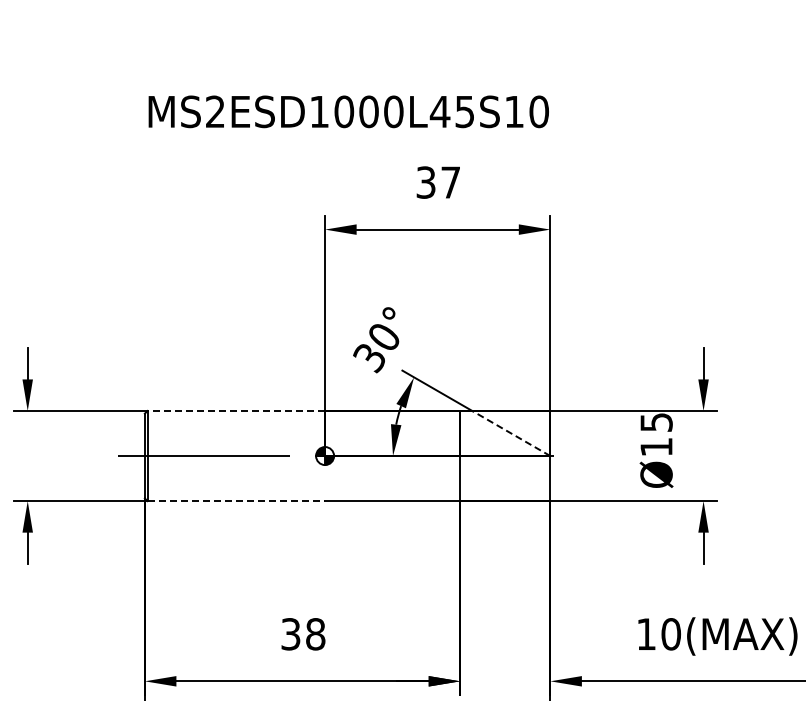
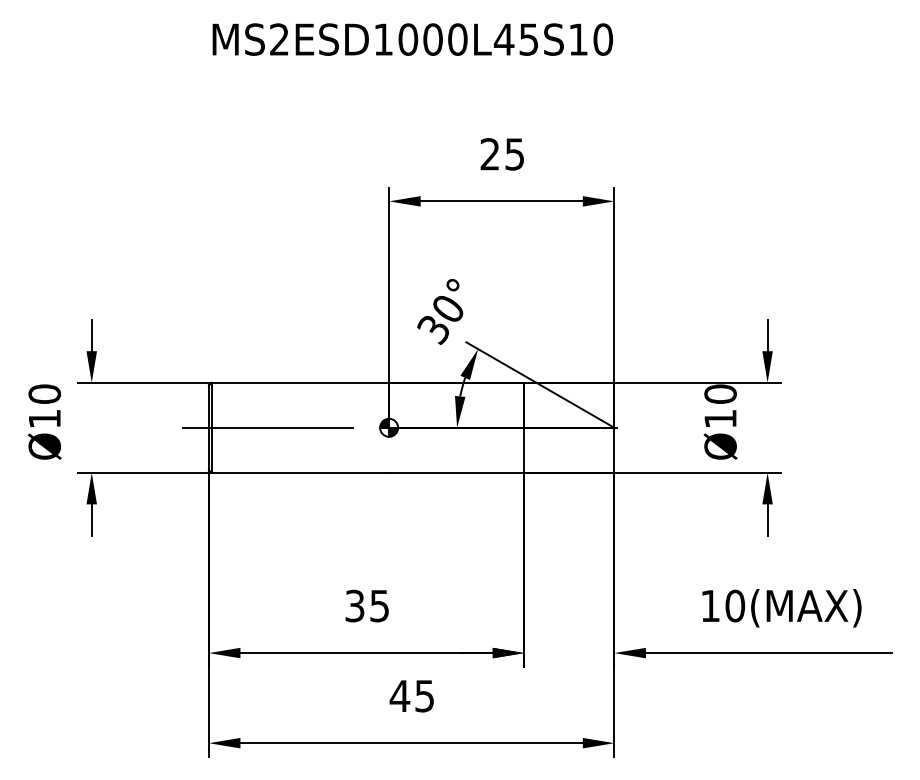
text: (348, 111) -> (412, 39), moved
text: (437, 182) -> (501, 154), 37 -> 25
line: (236, 410) -> (300, 382), dashed -> solid
text: (656, 421) -> (720, 393), Ø15 -> Ø10
line: (510, 433) -> (574, 405), dashed -> solid
line: (236, 500) -> (300, 472), dashed -> solid
text: (315, 633) -> (379, 605), 38 -> 35

